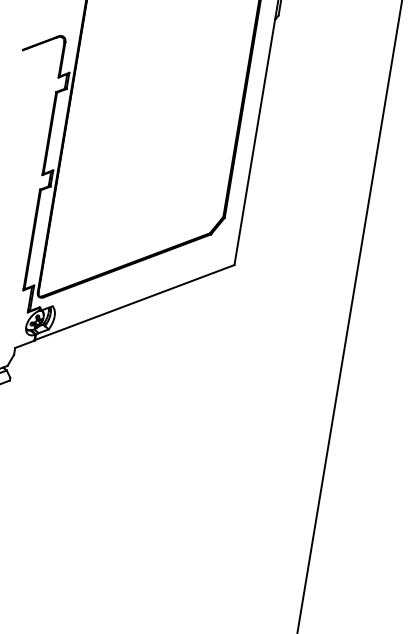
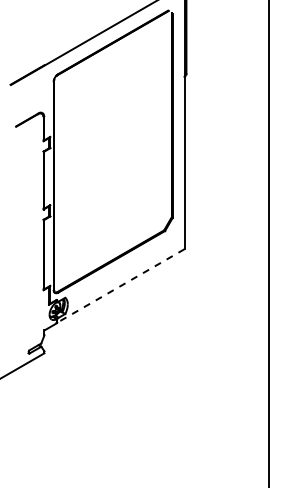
line: (134, 303) -> (120, 286), solid -> dashed

